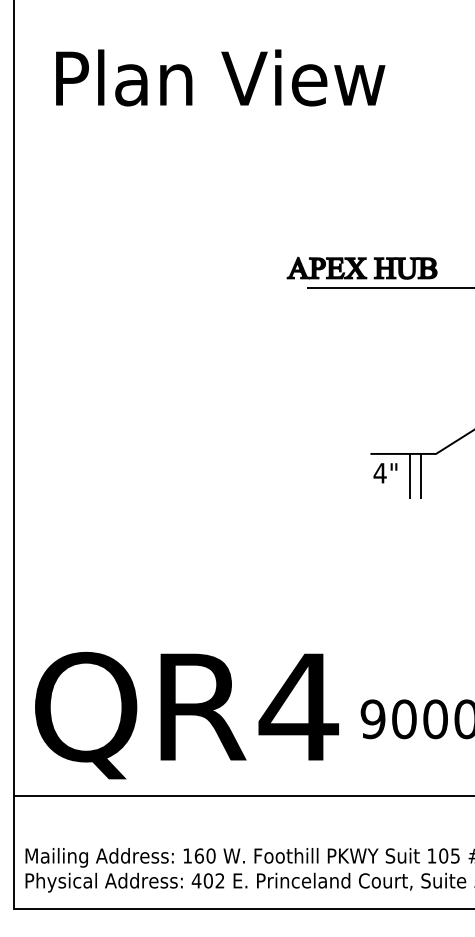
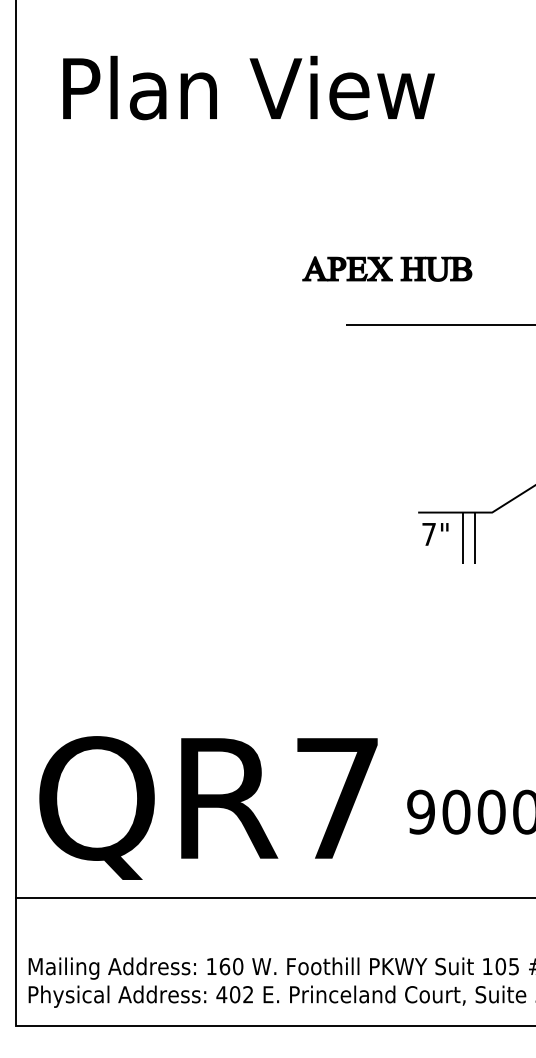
part: (361, 268) -> (386, 269), moved
text: (379, 473) -> (428, 534), 4" -> 7"
text: (298, 706) -> (336, 797), QR4 -> QR7

